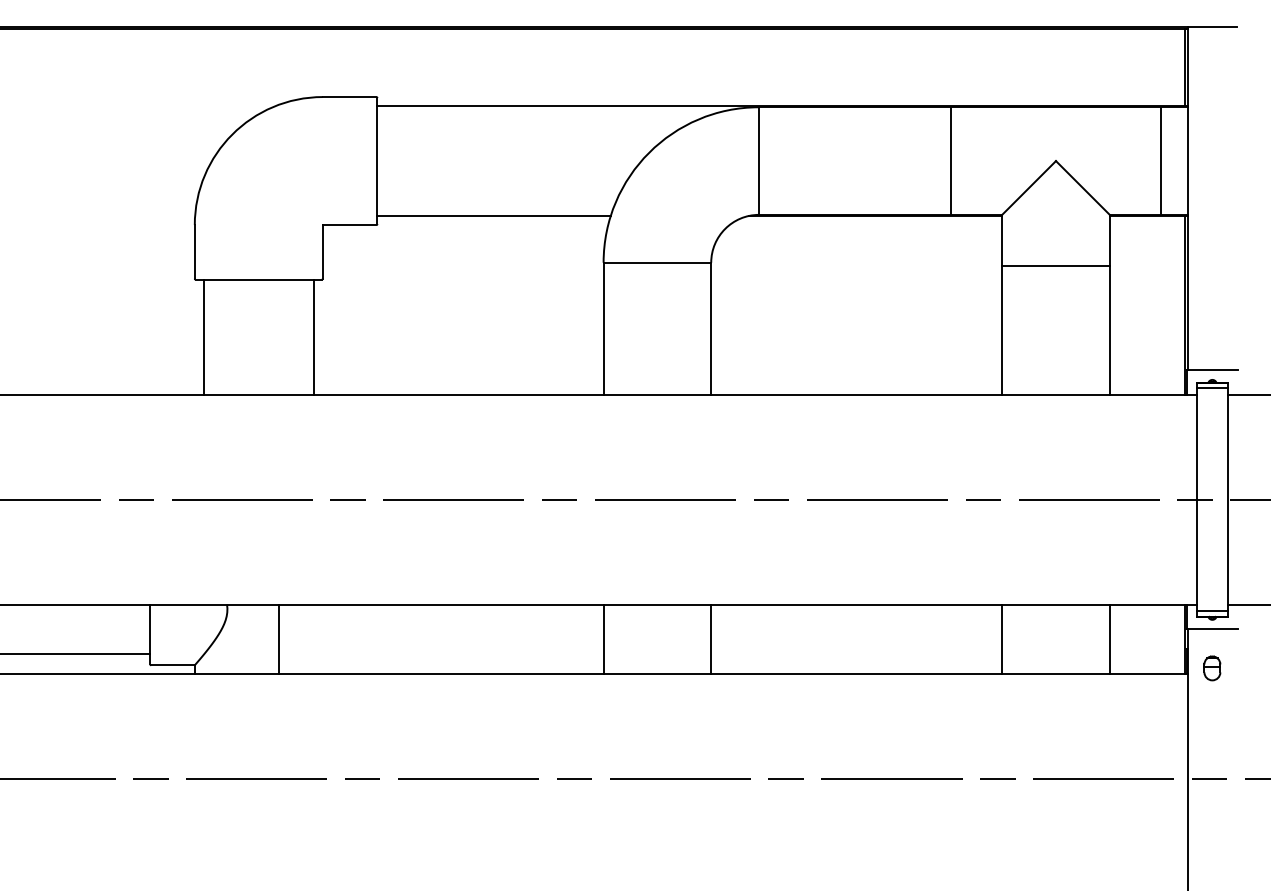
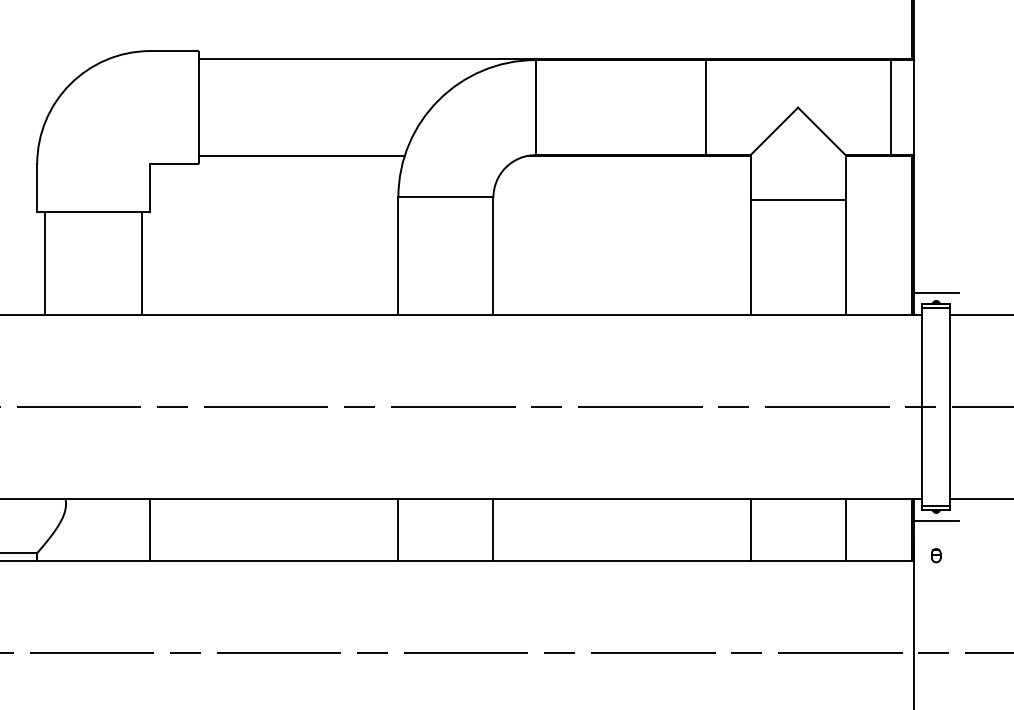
line: (278, 639) -> (150, 530), moved
part: (1212, 667) -> (936, 555), size x0.62

